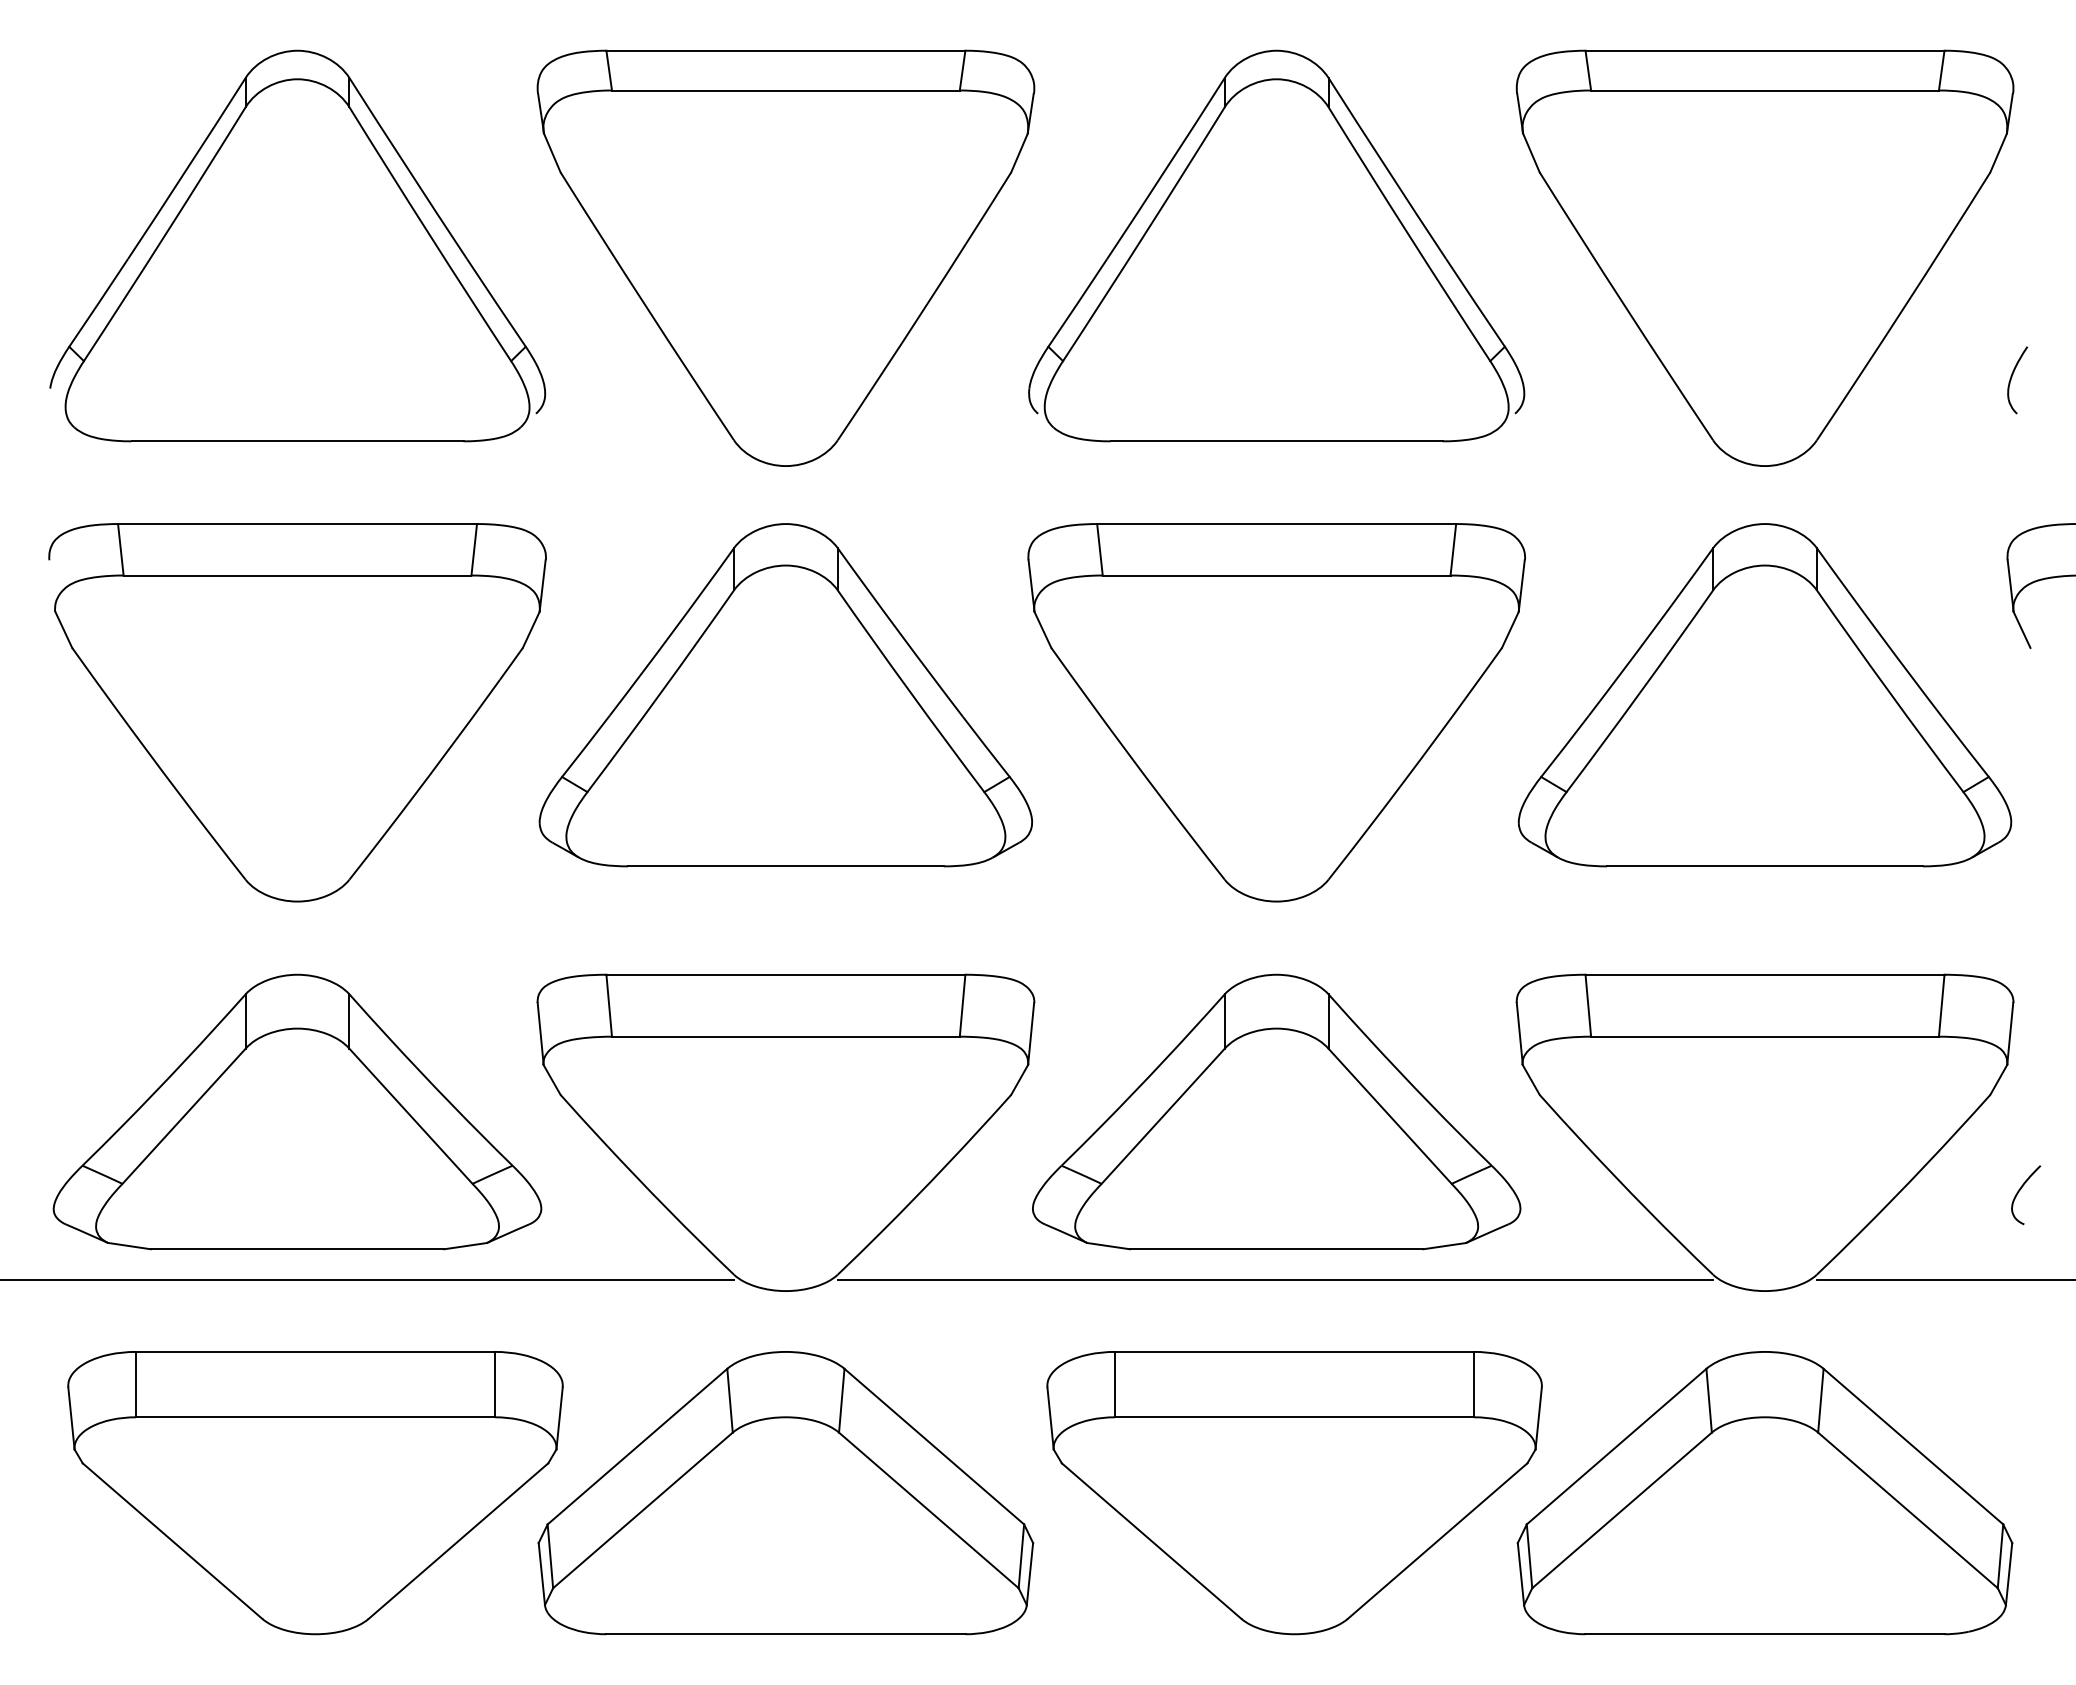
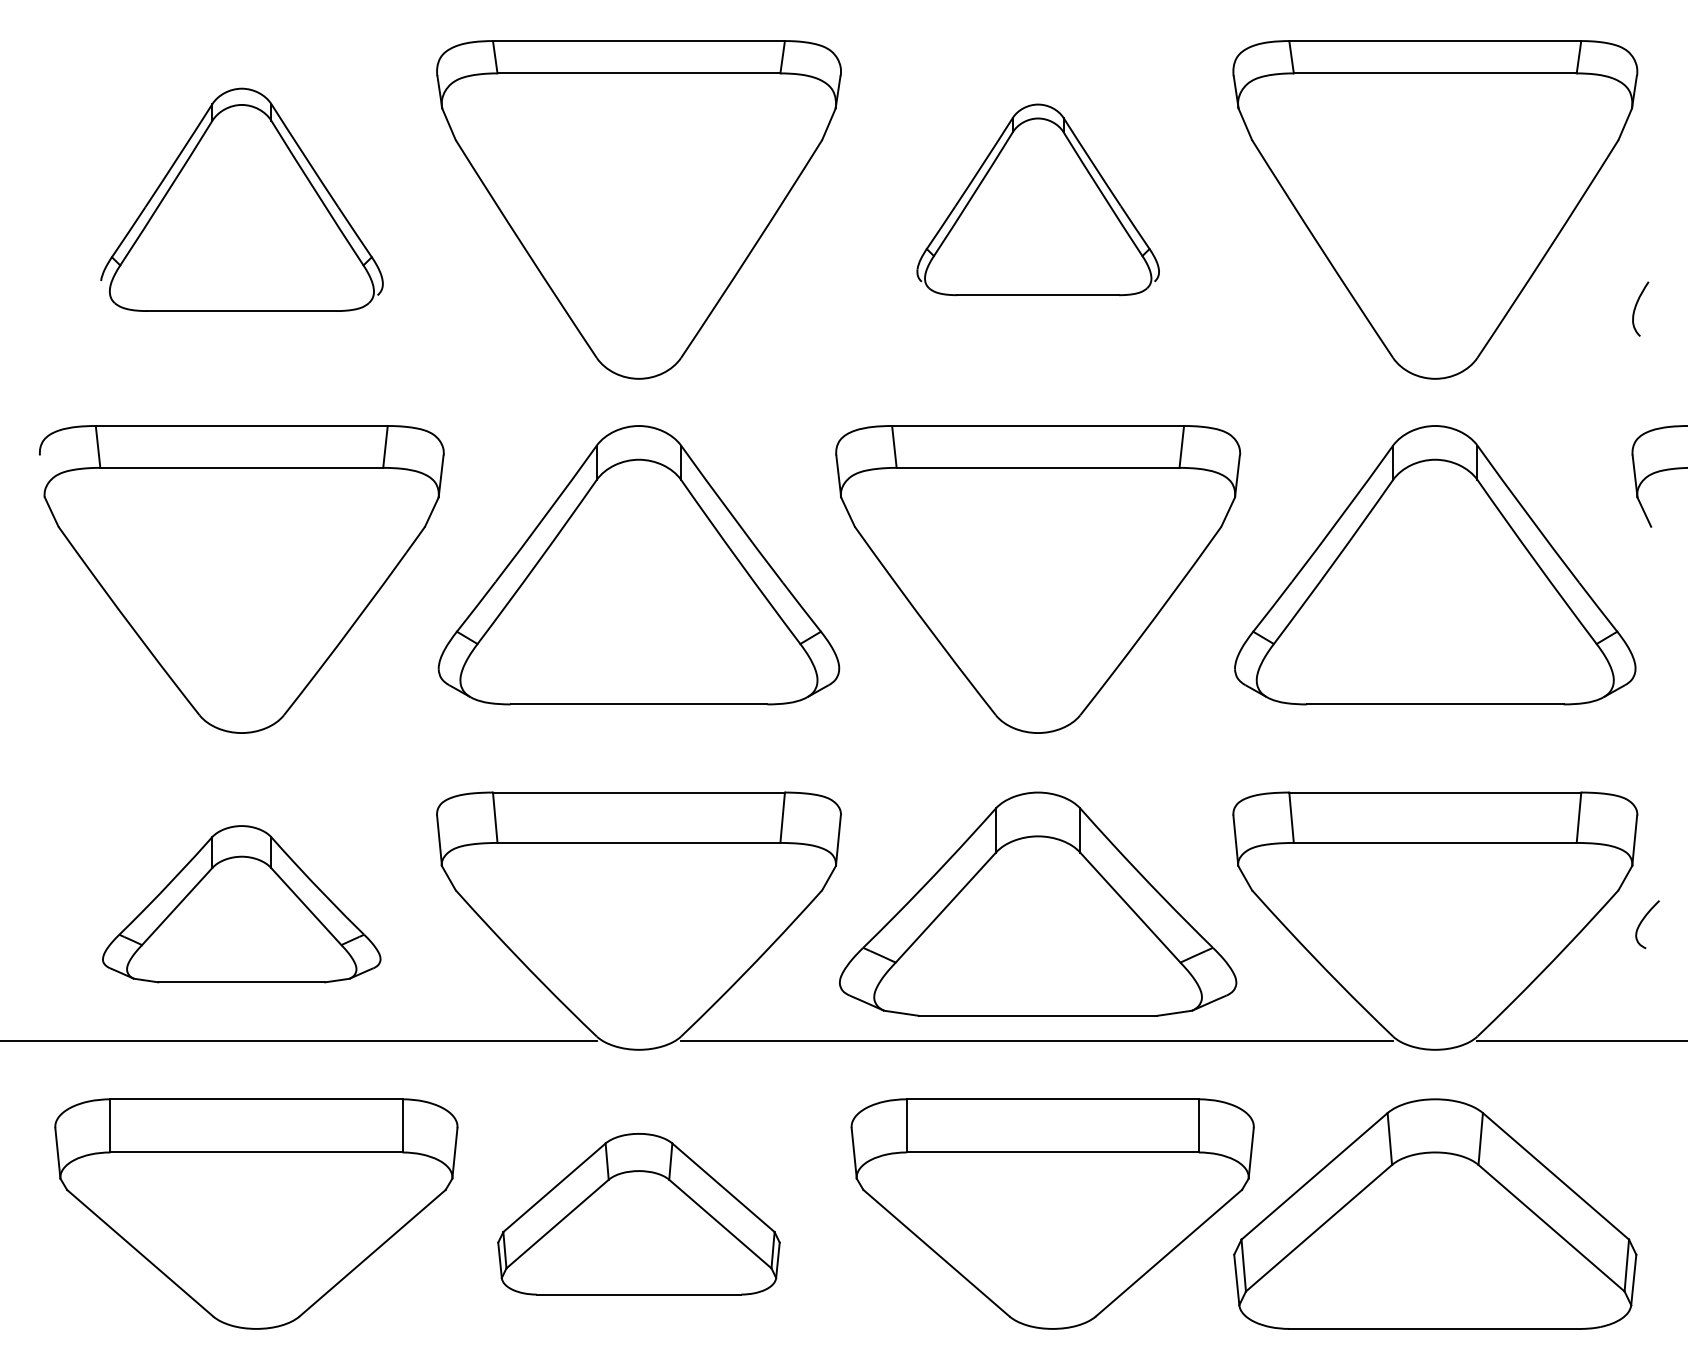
part: (297, 245) -> (241, 199), size x0.7
part: (1276, 245) -> (1037, 199), size x0.6
part: (297, 1111) -> (241, 903), size x0.7
curve: (2019, 1192) -> (1642, 922), moved
part: (785, 1493) -> (638, 1214), size x0.7

